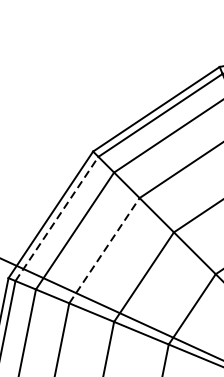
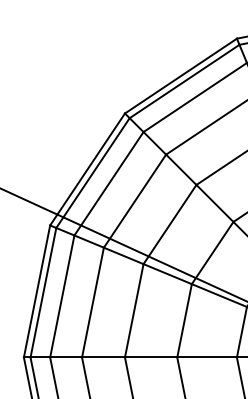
line: (57, 218) -> (93, 172), dashed -> solid
line: (105, 251) -> (135, 201), dashed -> solid

